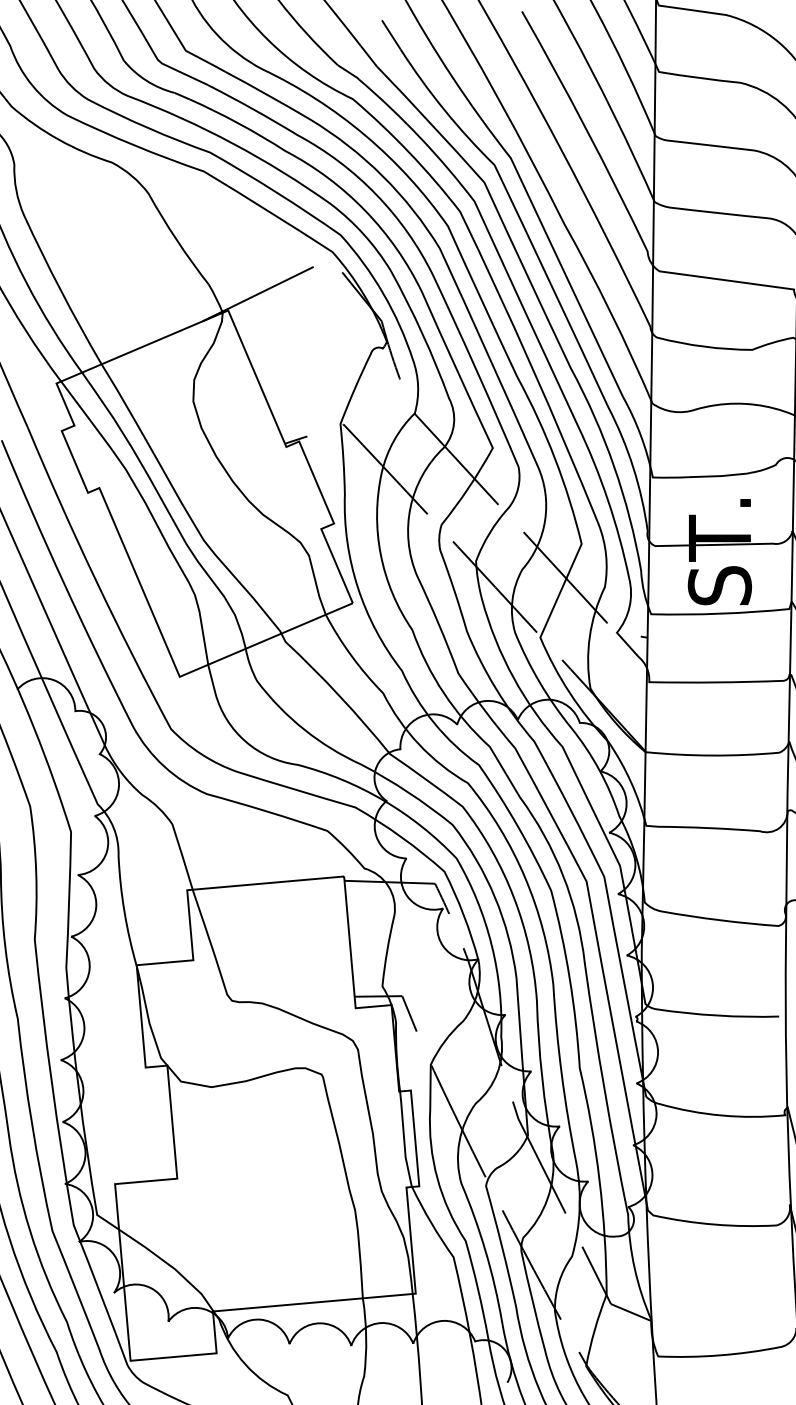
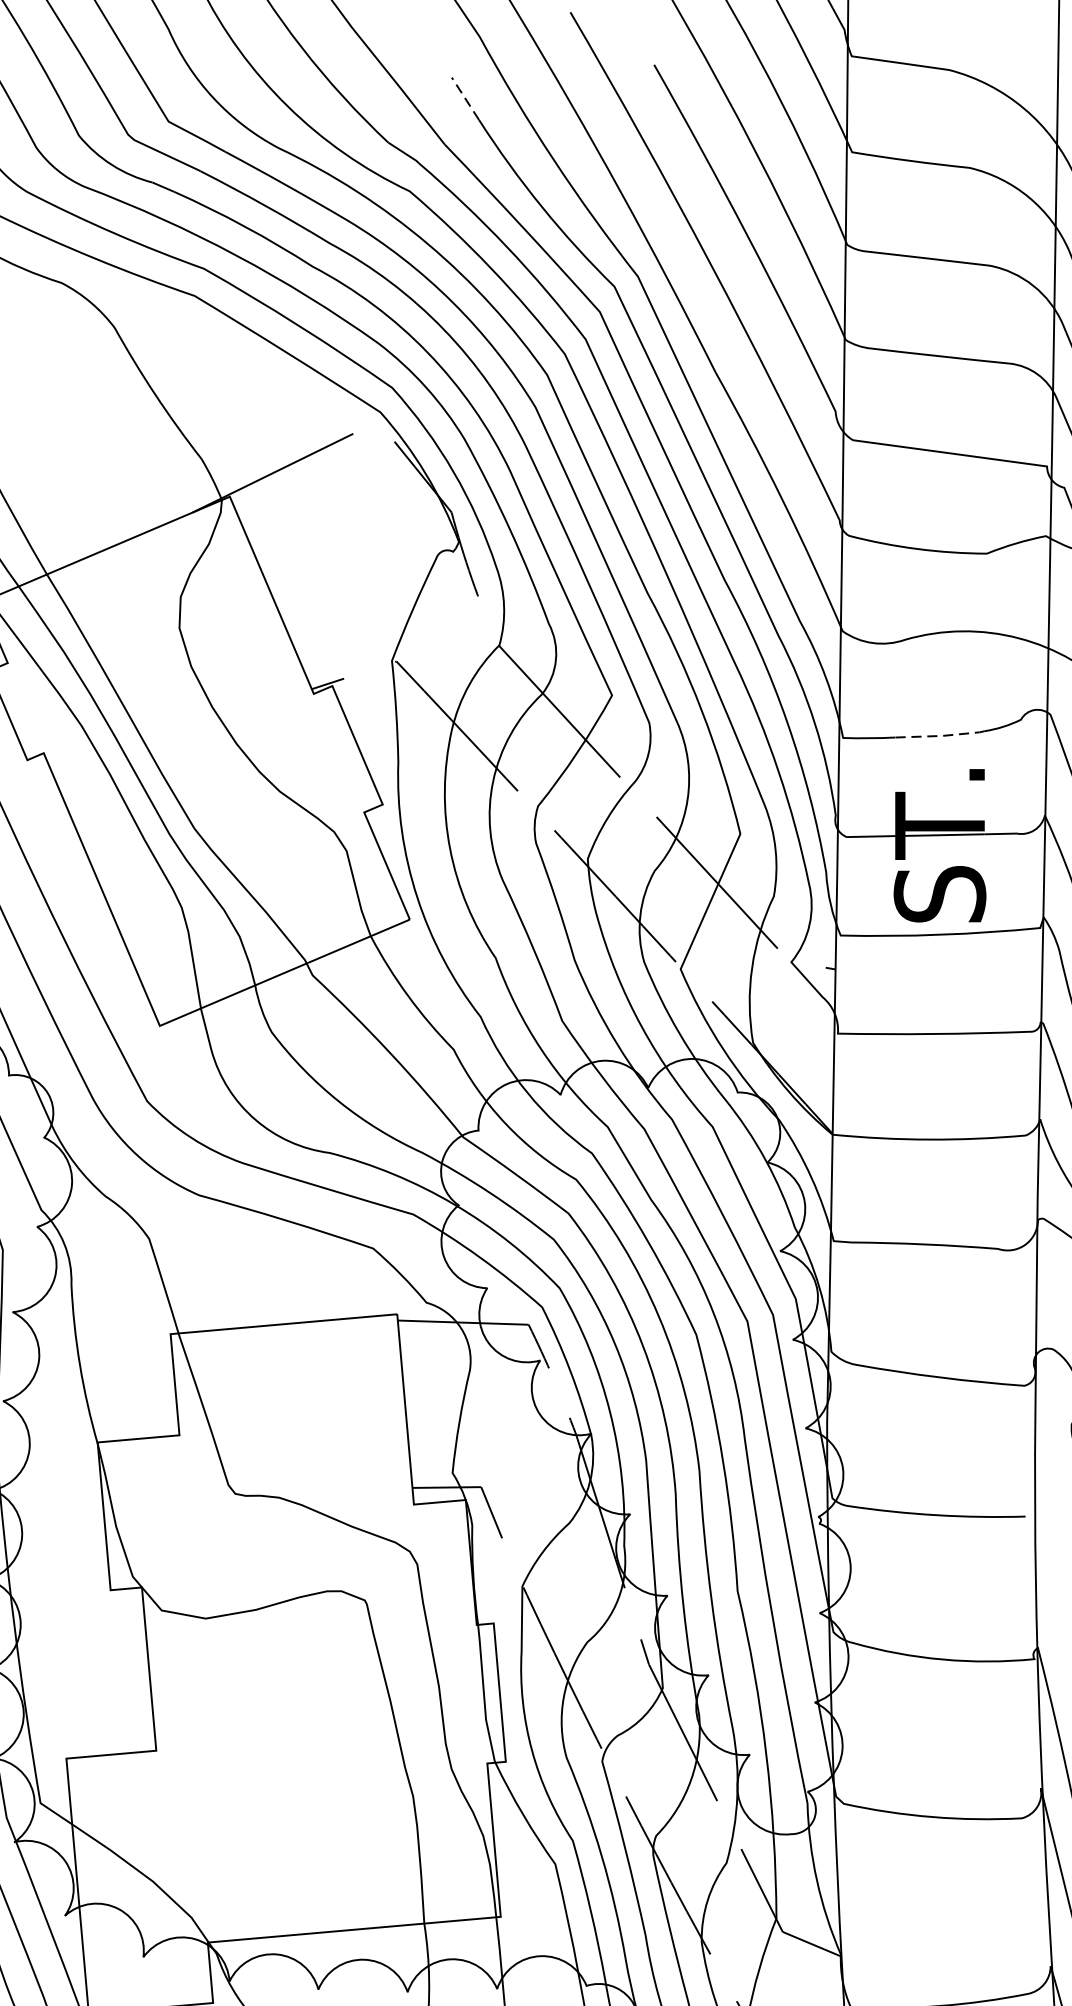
line: (391, 34) -> (465, 98), solid -> dashed
line: (720, 476) -> (940, 736), solid -> dashed

